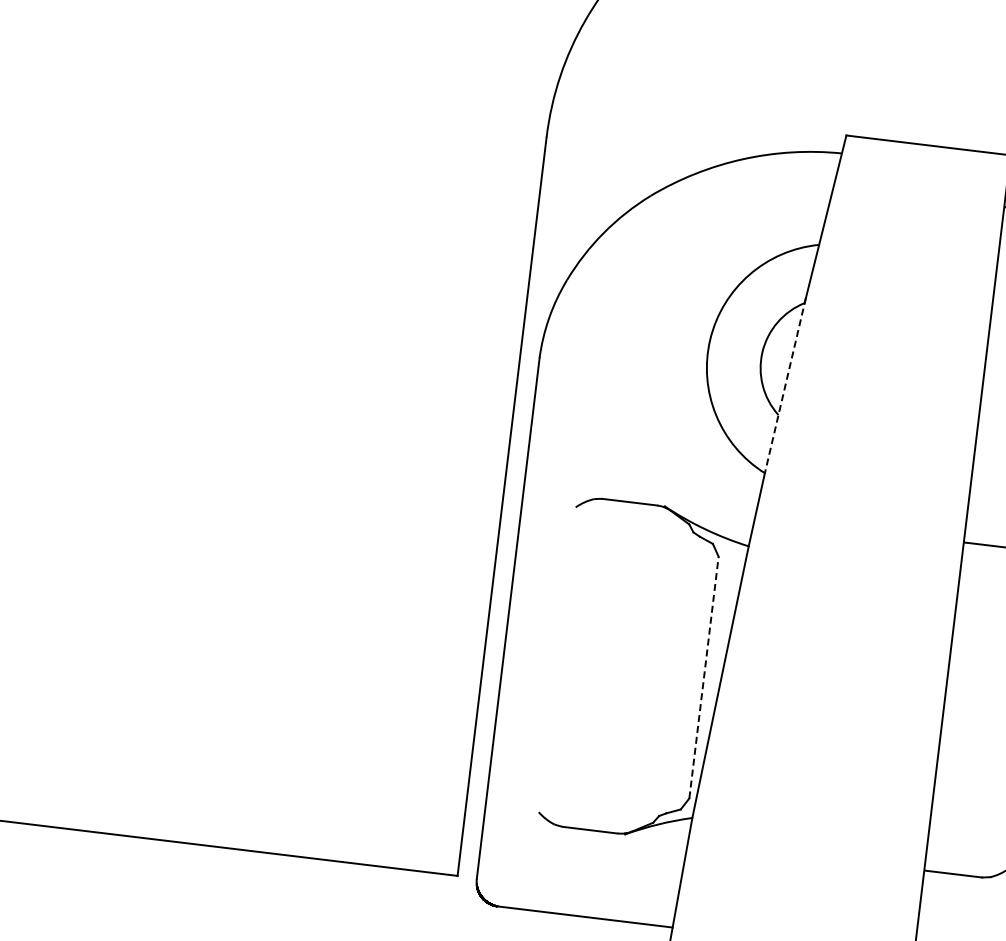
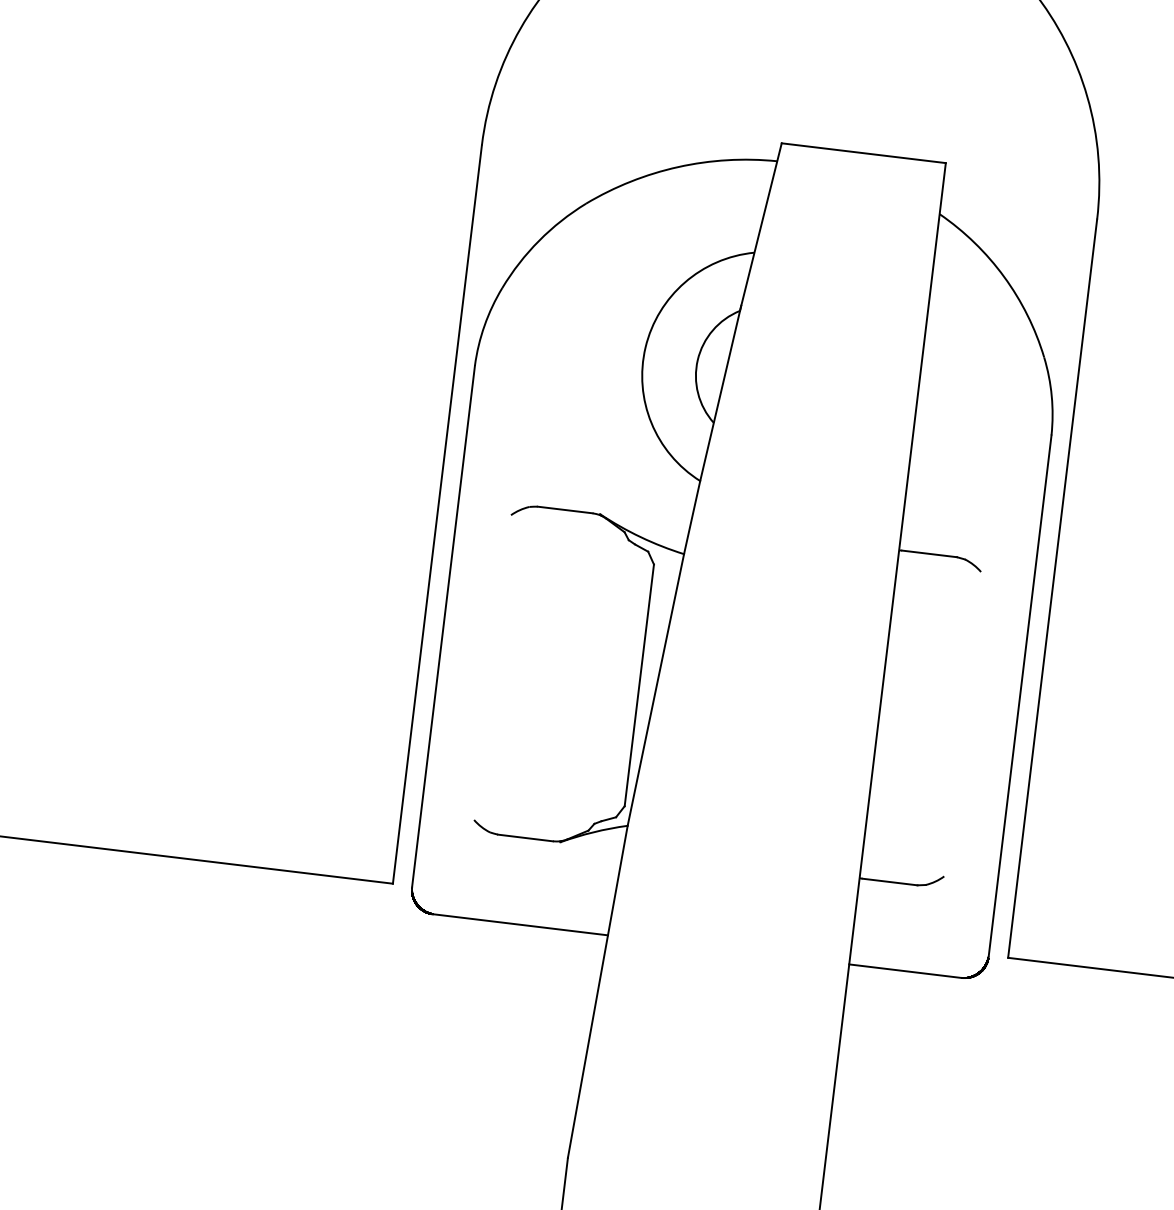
line: (785, 385) -> (720, 393), dashed -> solid
line: (704, 677) -> (639, 685), dashed -> solid

